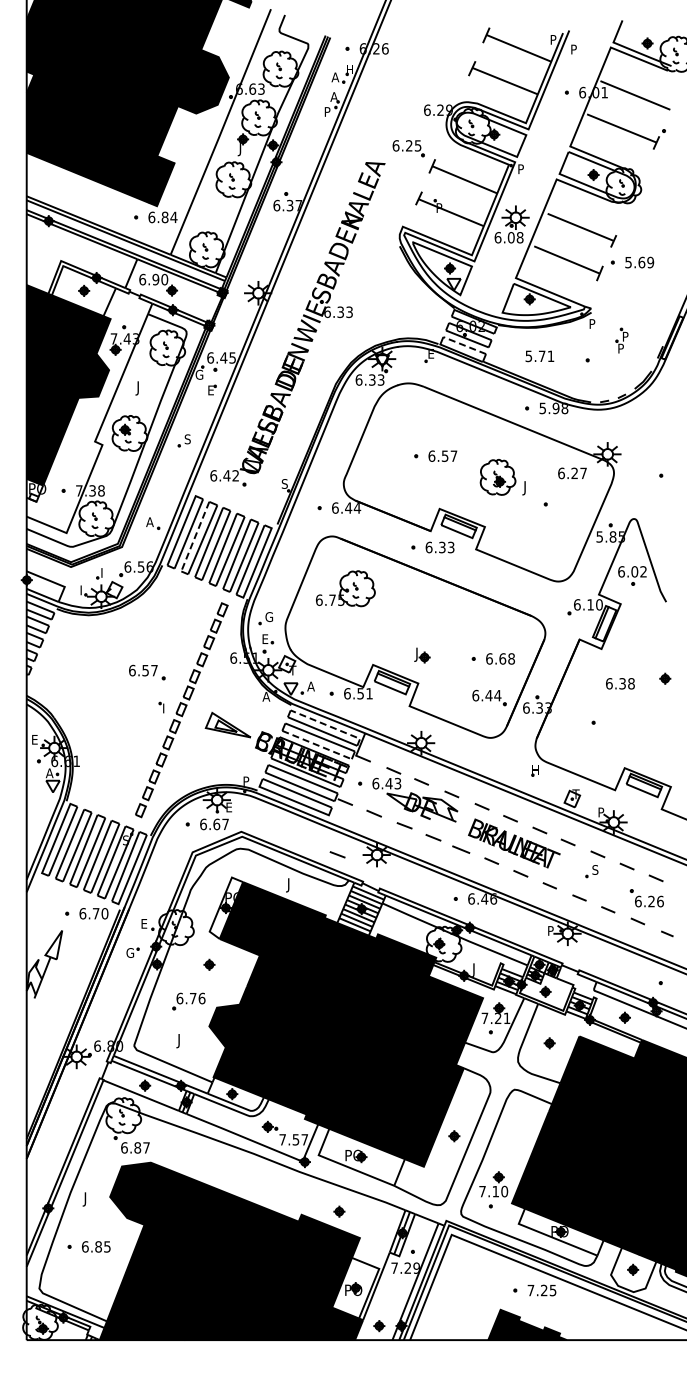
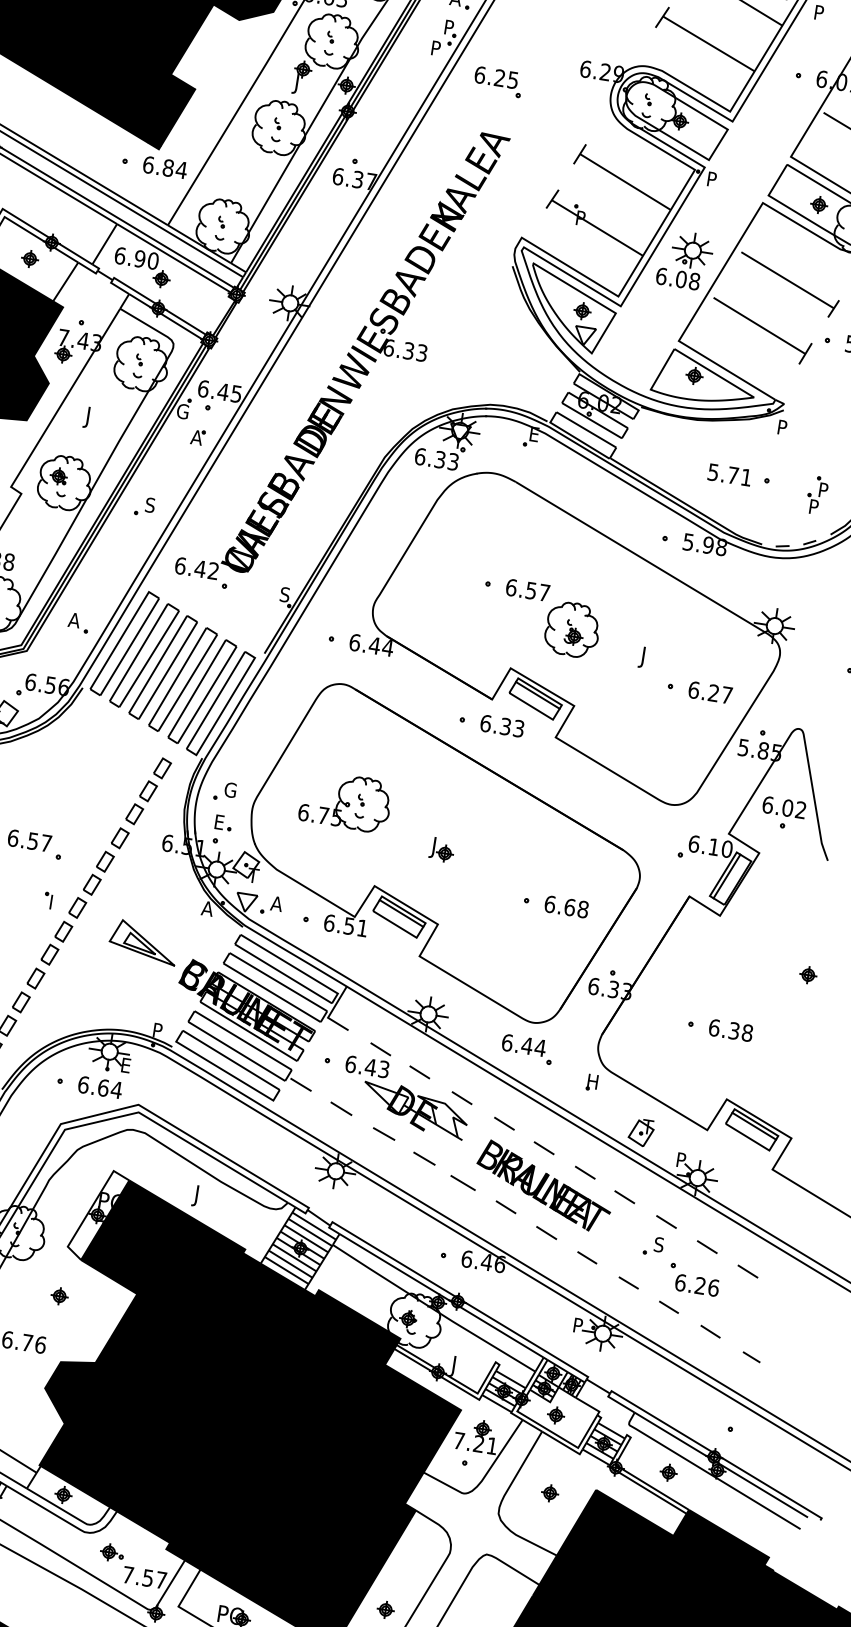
text: (333, 96) -> (448, 26), A -> P
part: (408, 148) -> (498, 81), moved
part: (621, 340) -> (816, 494), moved
line: (464, 345) -> (586, 429), dashed -> solid
text: (539, 356) -> (729, 475), moved
text: (210, 390) -> (195, 437), E -> A
text: (572, 473) -> (710, 692), moved
part: (497, 477) -> (571, 629), moved
line: (195, 537) -> (138, 653), dashed -> solid
part: (345, 588) -> (345, 801), moved
part: (422, 655) -> (442, 850), moved
text: (620, 683) -> (731, 1030), moved
part: (489, 697) -> (527, 1048), moved
line: (329, 726) -> (295, 967), dashed -> solid
line: (317, 745) -> (272, 993), dashed -> solid
text: (225, 823) -> (116, 1088), 6.67 -> 6.64
line: (337, 854) -> (276, 1161), removed
part: (646, 898) -> (693, 1280), moved

